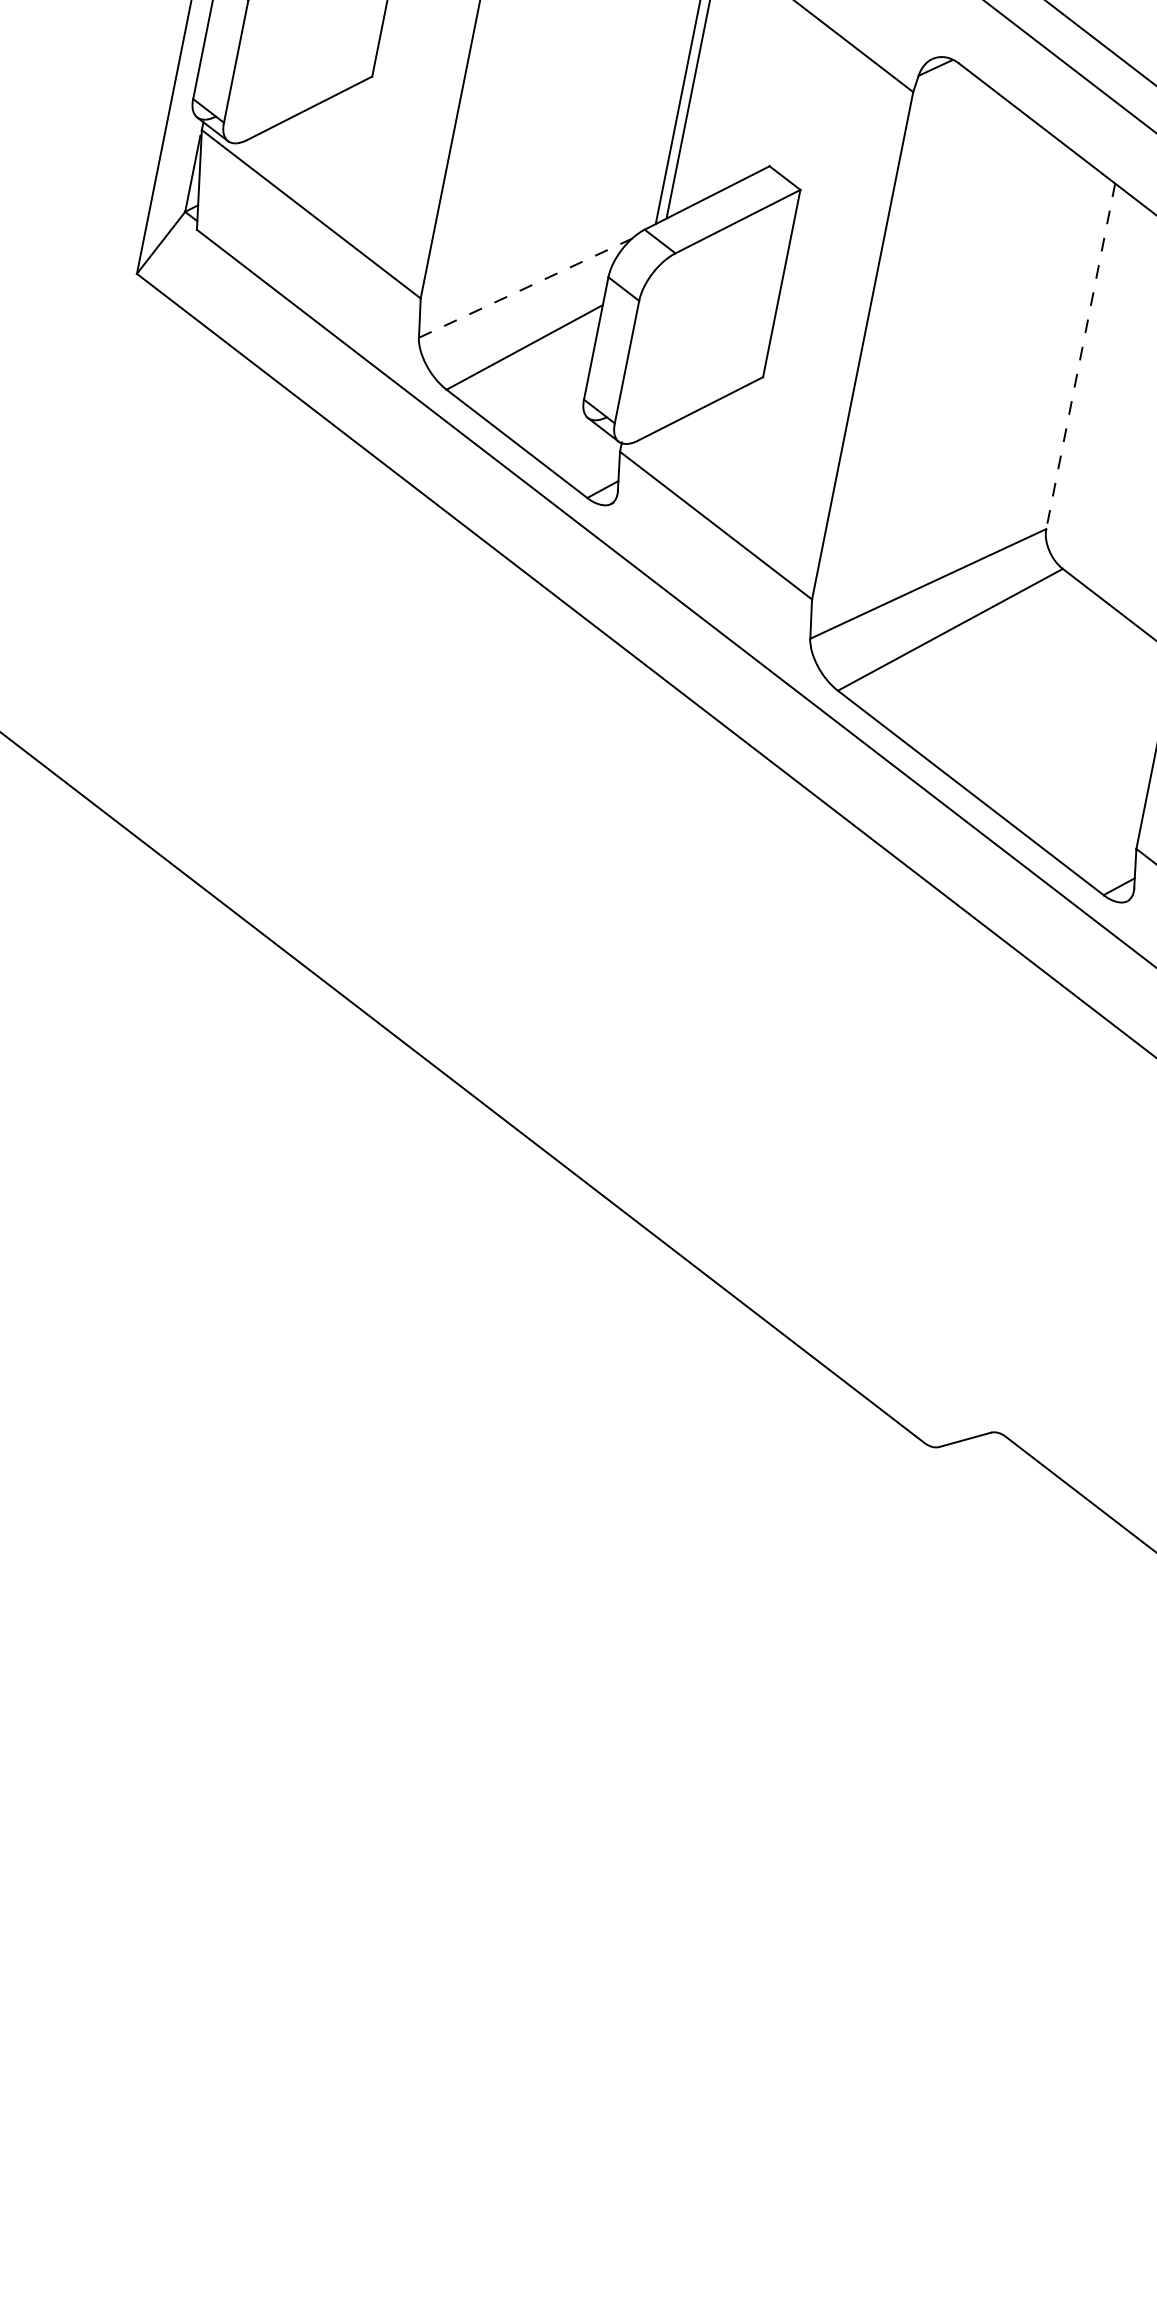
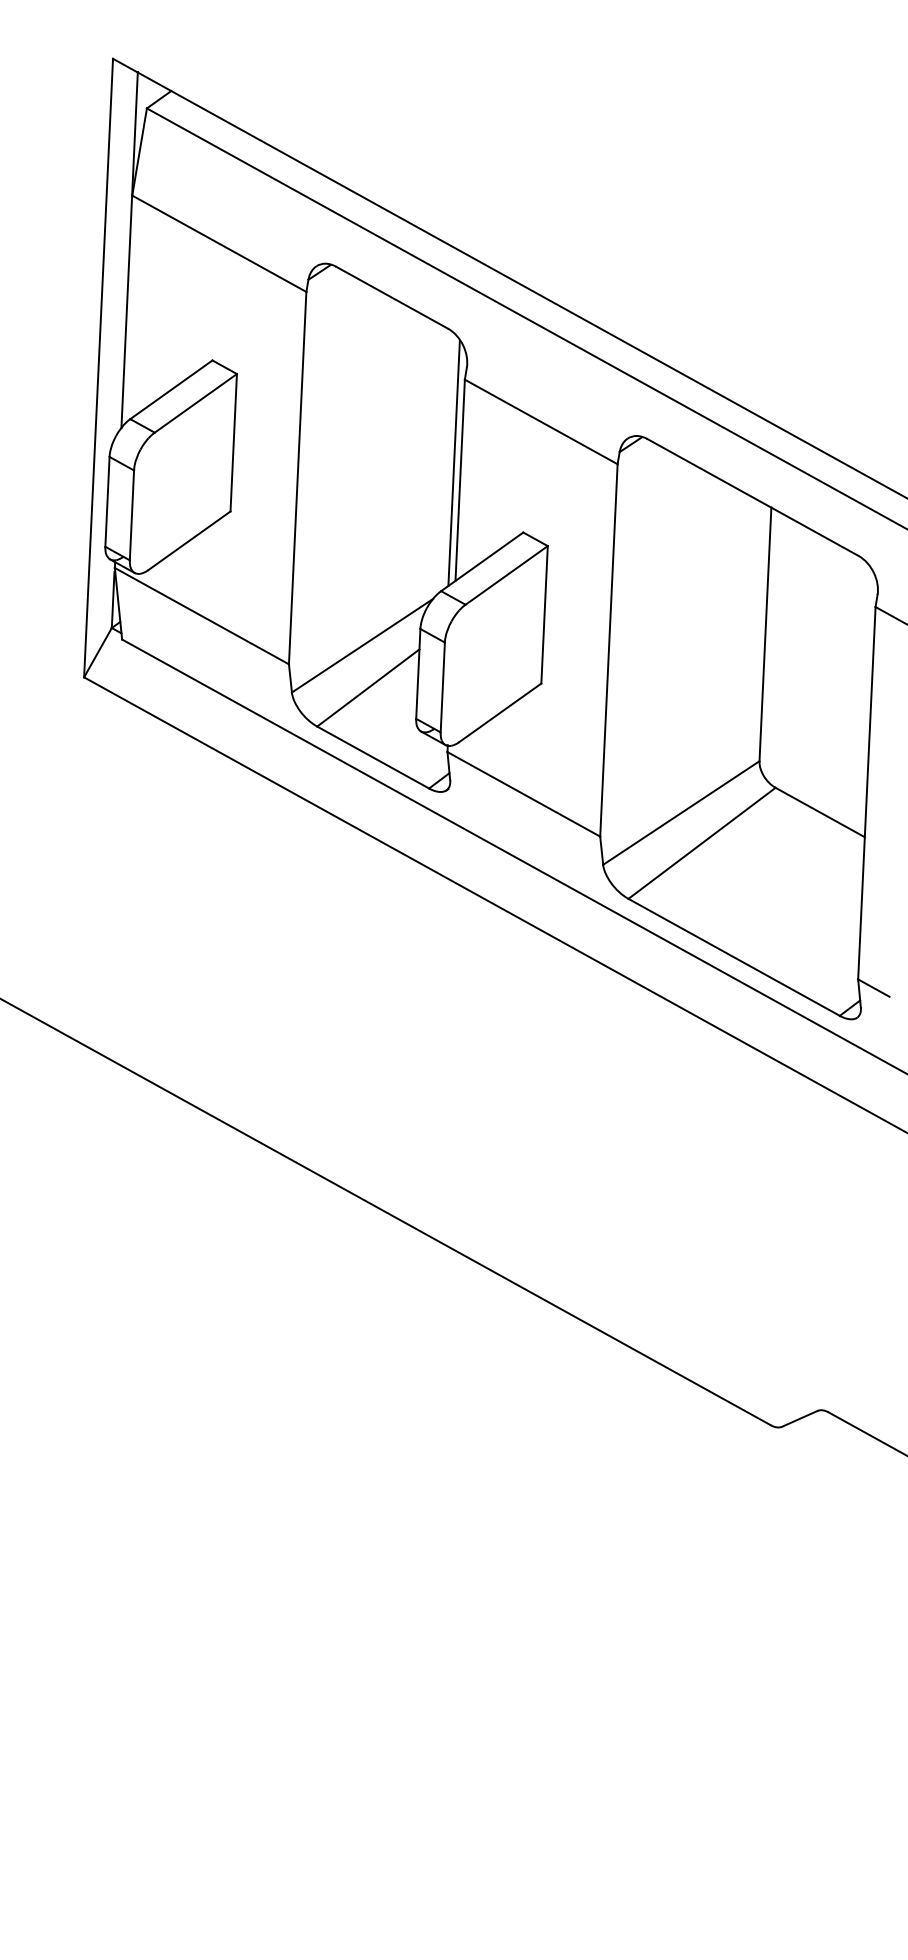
line: (525, 287) -> (362, 645), dashed -> solid
line: (1080, 356) -> (765, 634), dashed -> solid

